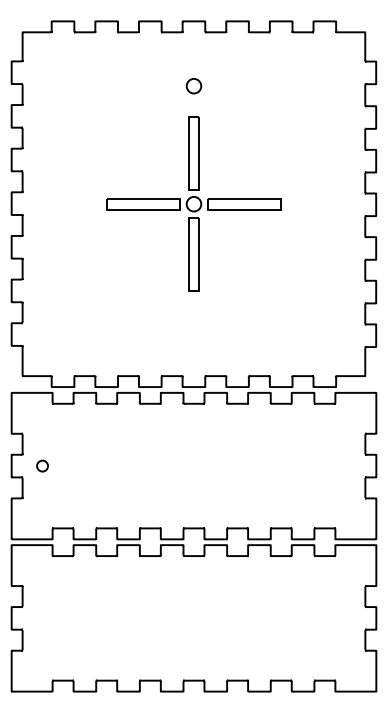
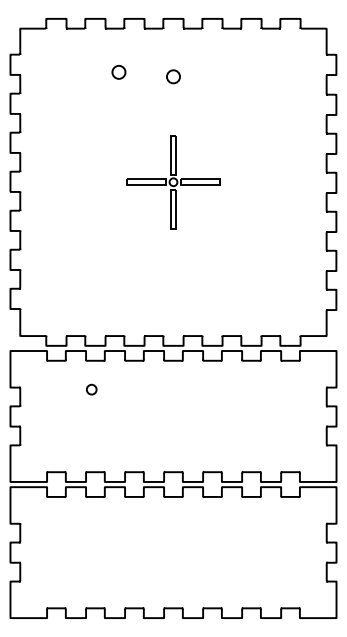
circle: (132, 81) -> (118, 72), added
part: (193, 203) -> (173, 181), size x0.6
circle: (42, 465) -> (91, 389), moved

